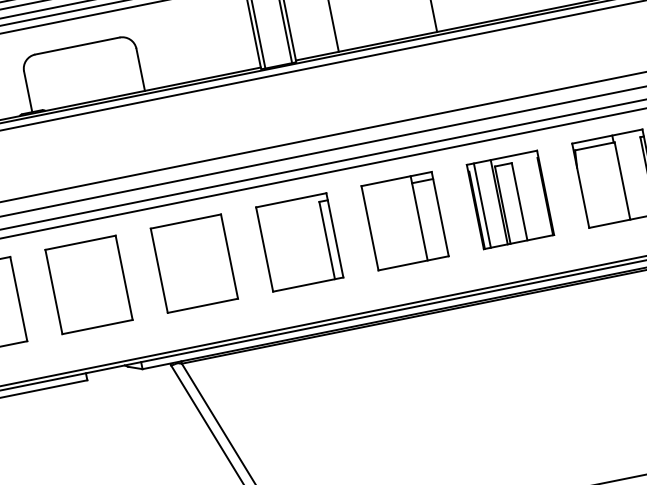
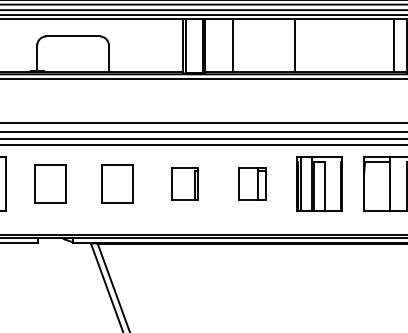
part: (405, 219) -> (252, 183), size x0.6
part: (298, 241) -> (184, 183), size x0.6
part: (193, 262) -> (117, 183), size x0.7
part: (88, 283) -> (50, 183), size x0.7

